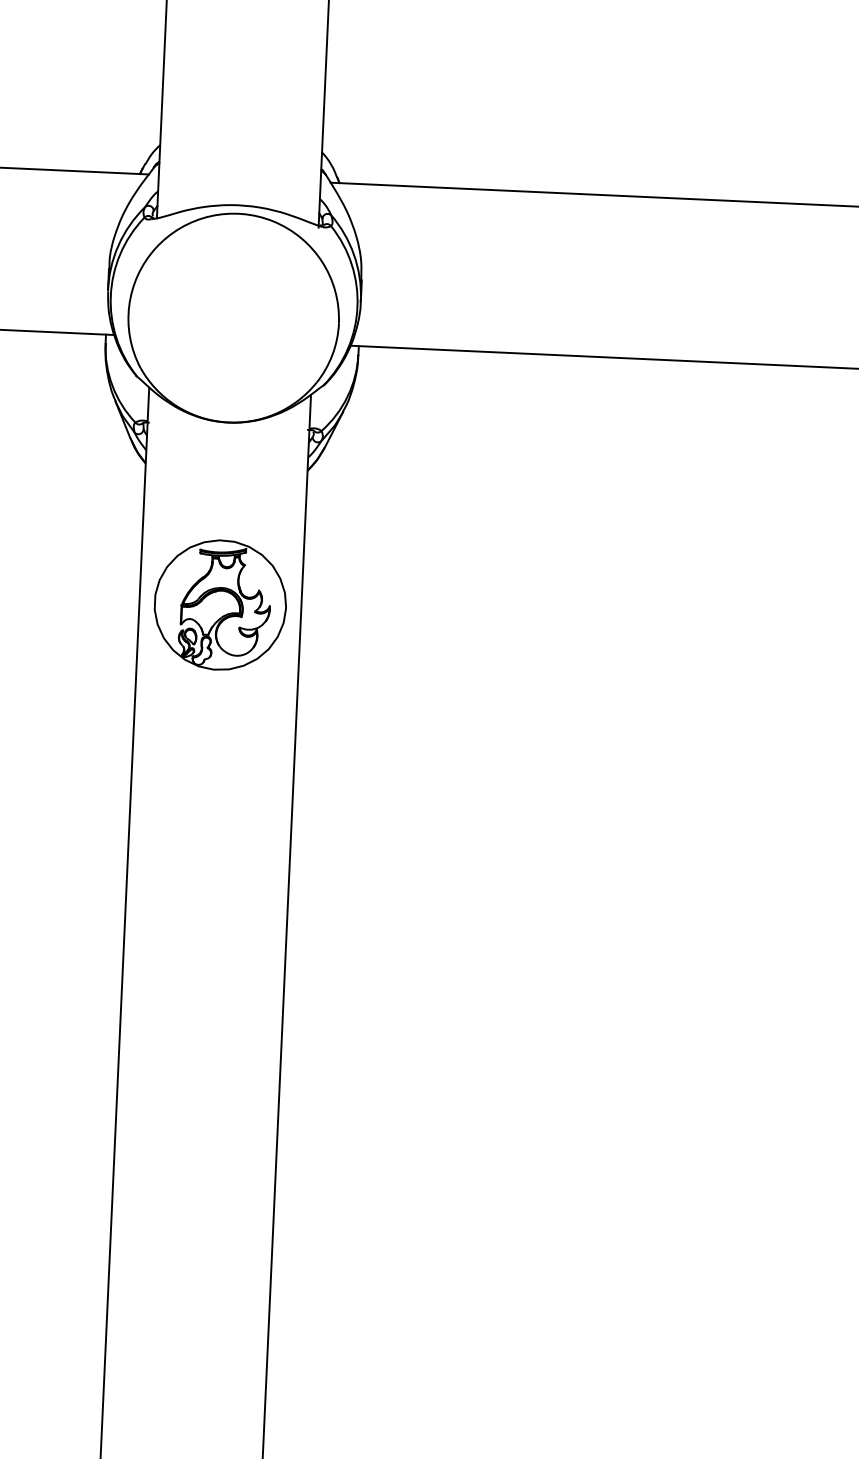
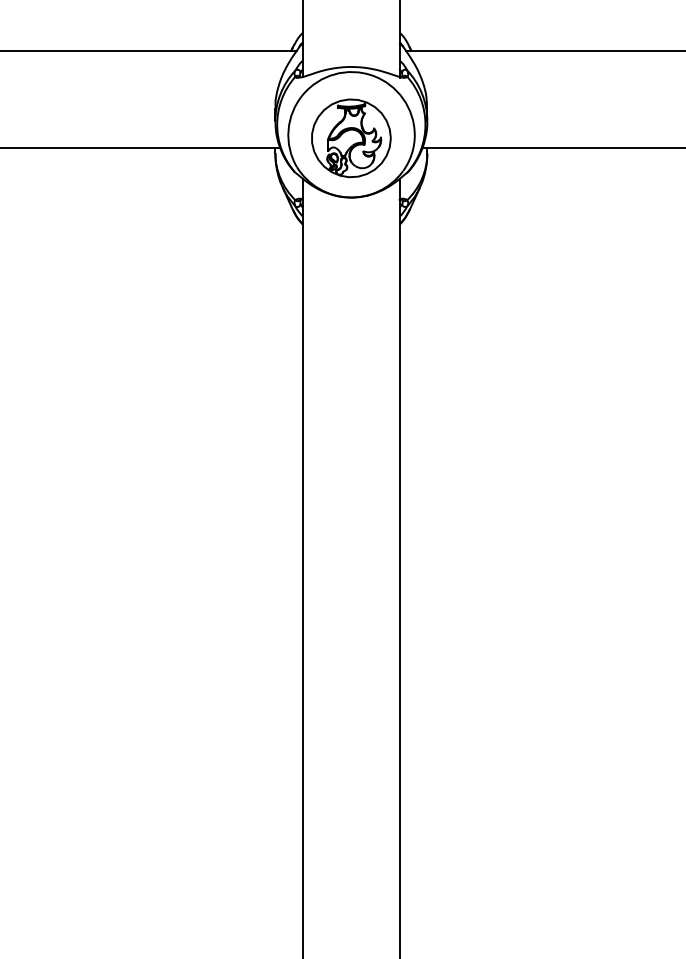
part: (220, 605) -> (351, 138), moved

